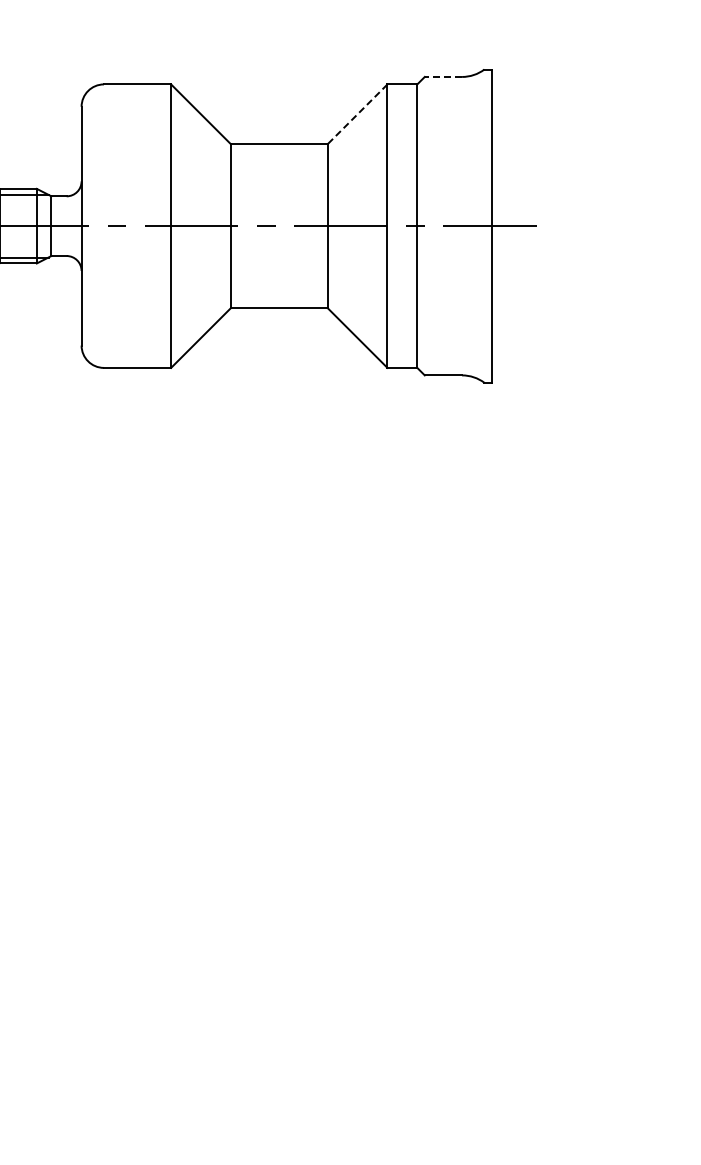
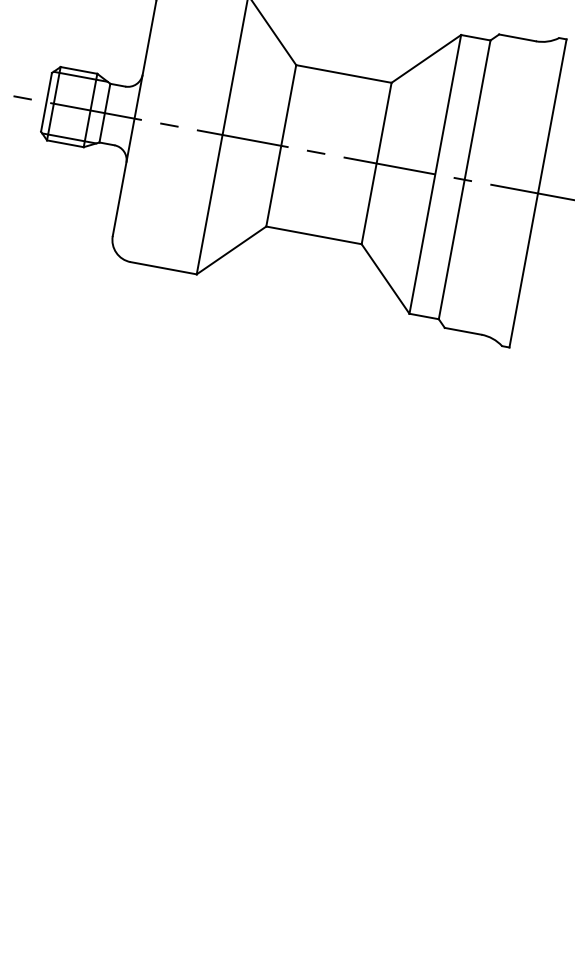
line: (443, 76) -> (517, 37), dashed -> solid
line: (357, 114) -> (426, 59), dashed -> solid

